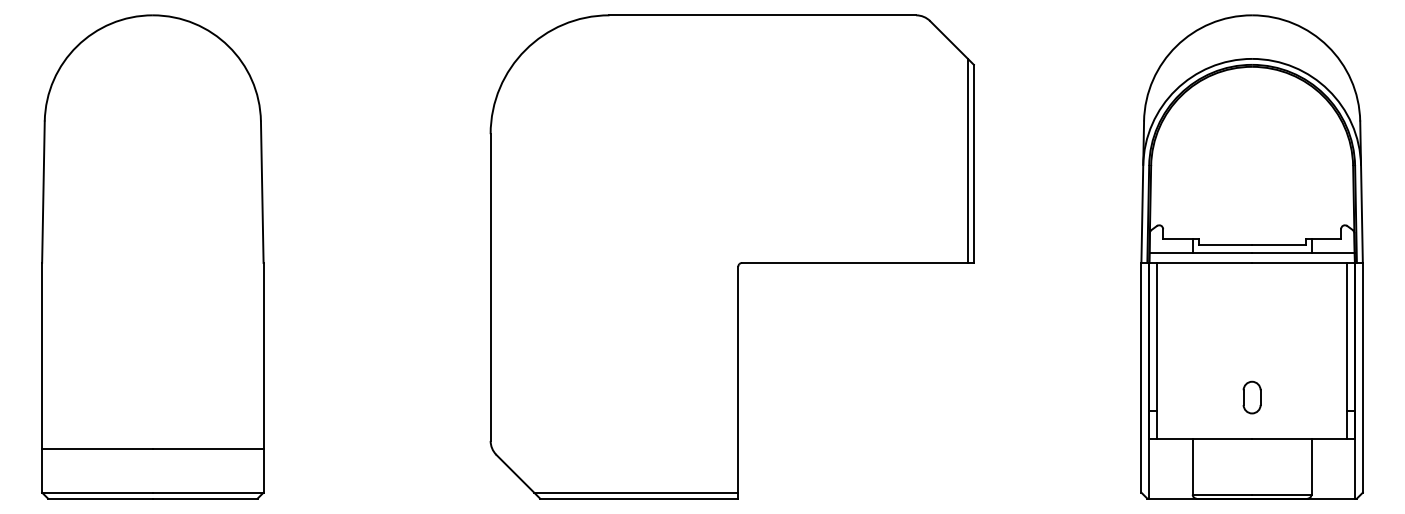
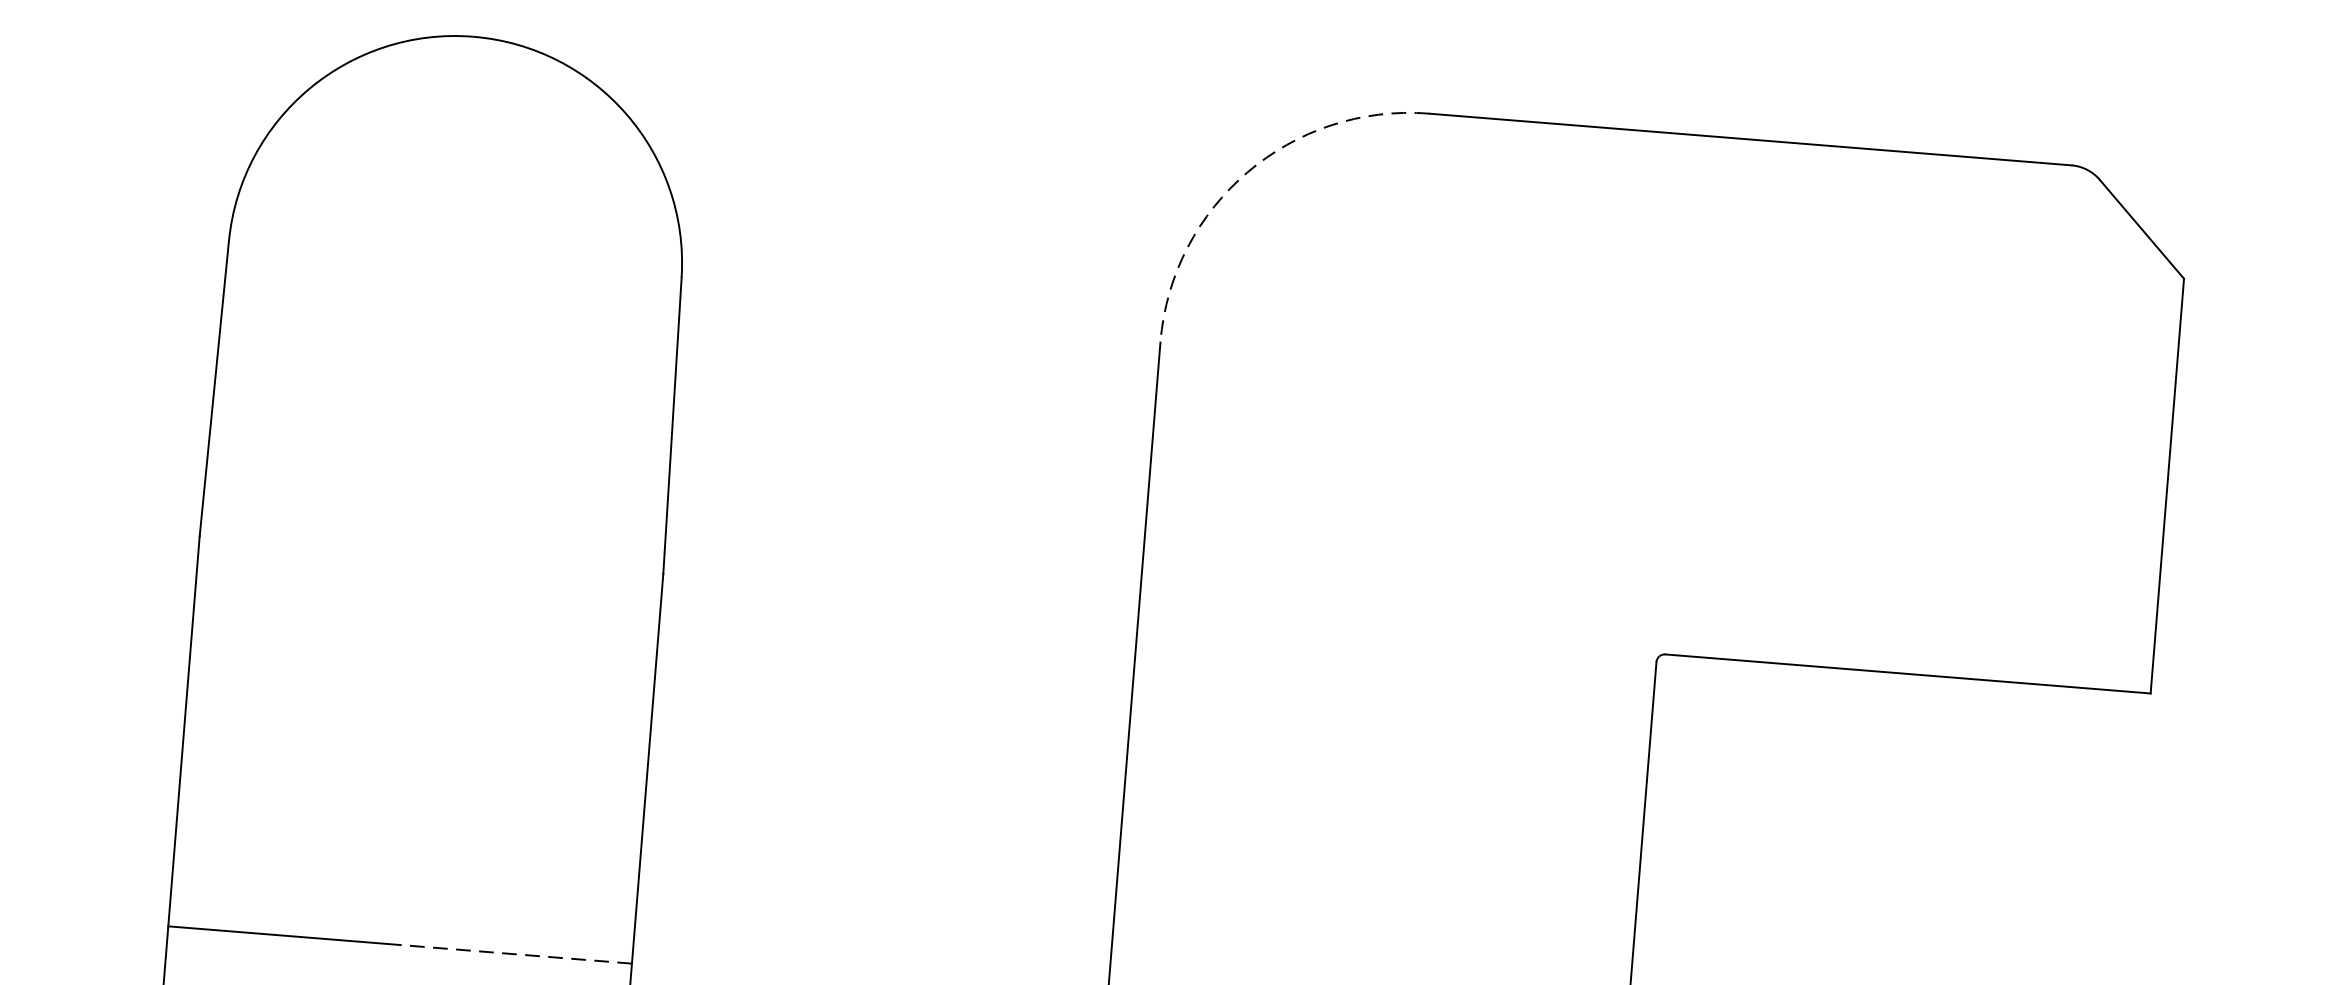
arc: (525, 50) -> (1247, 173), solid -> dashed
line: (967, 160) -> (2154, 477), removed
line: (207, 449) -> (514, 955), solid -> dashed

